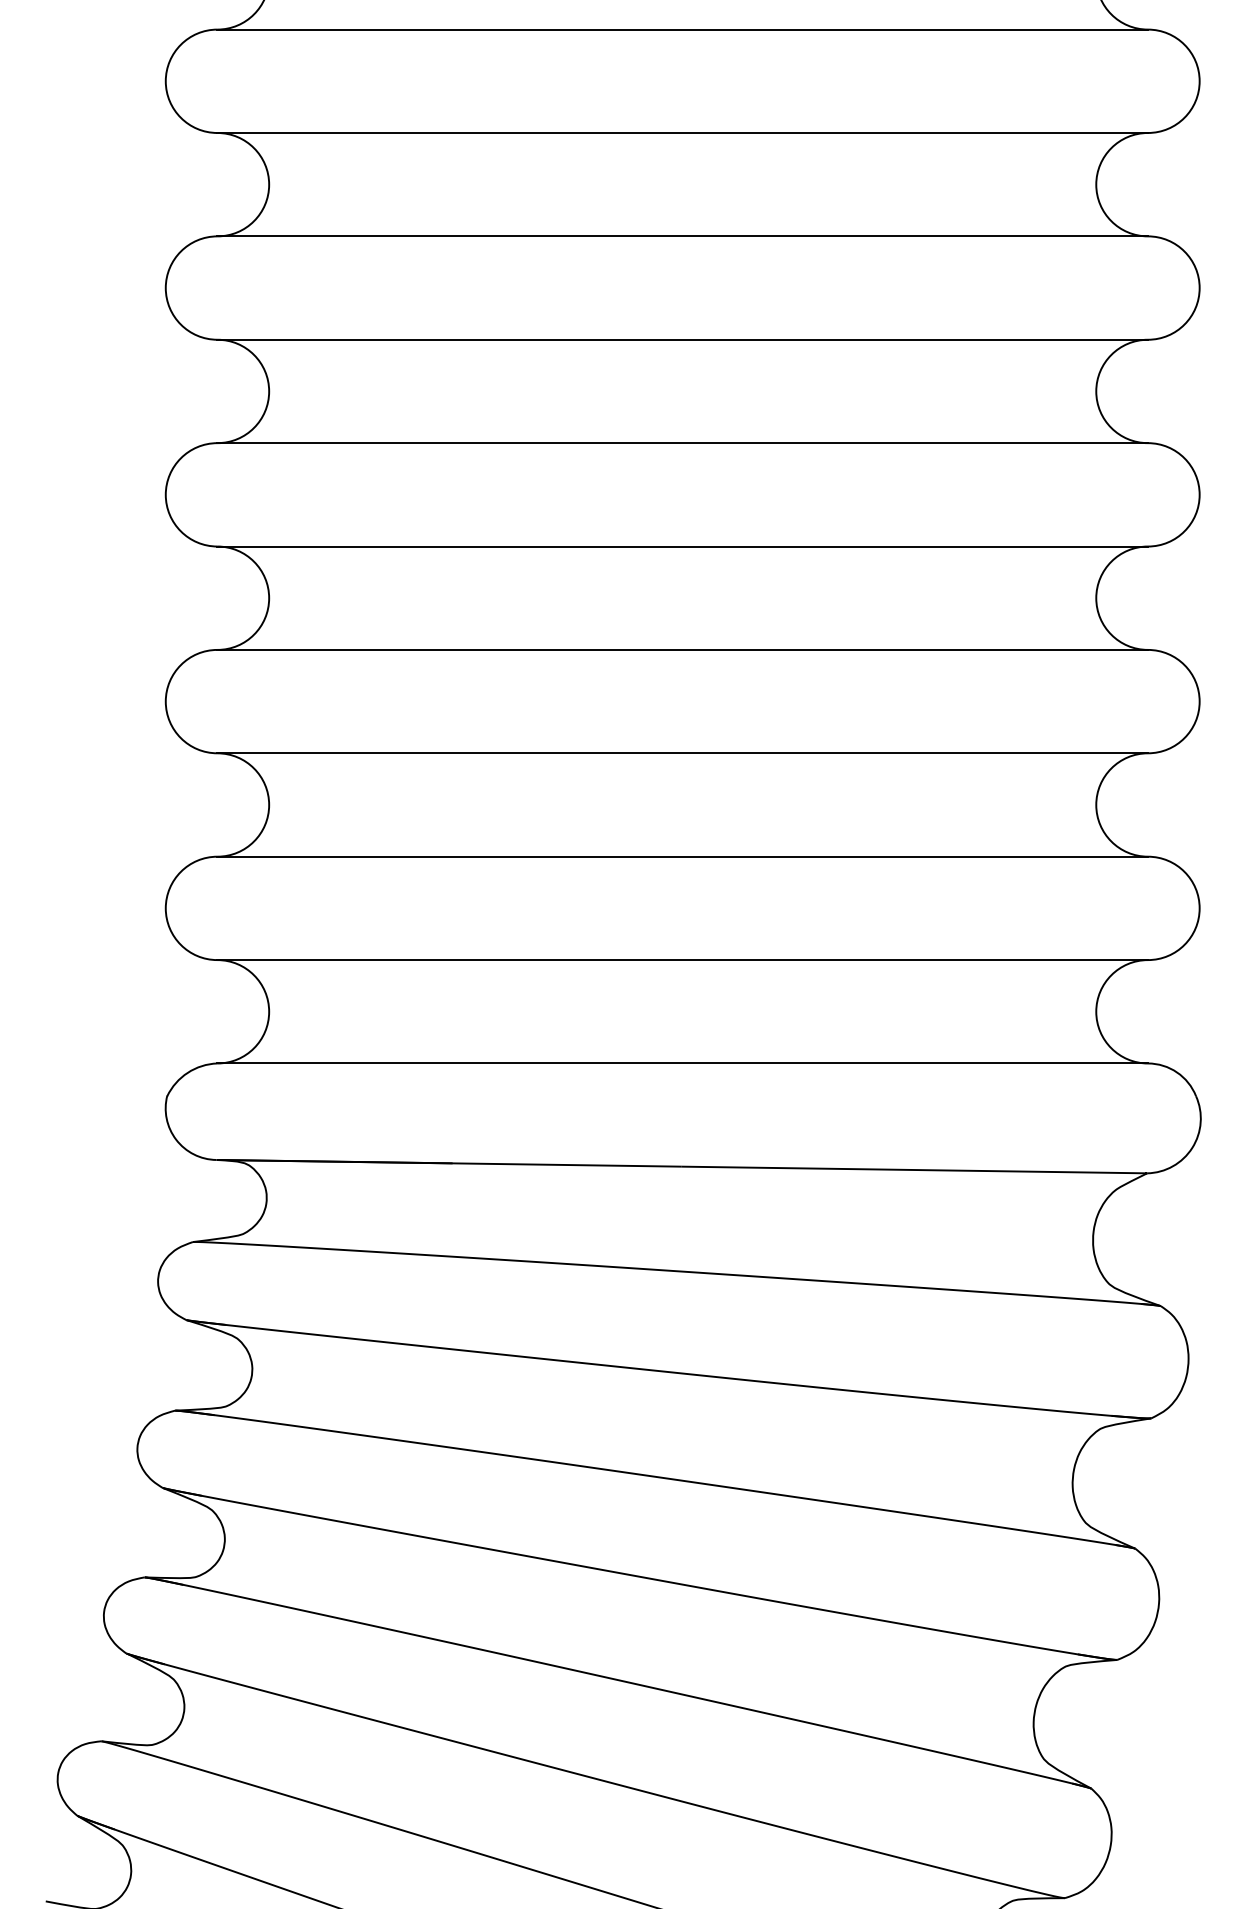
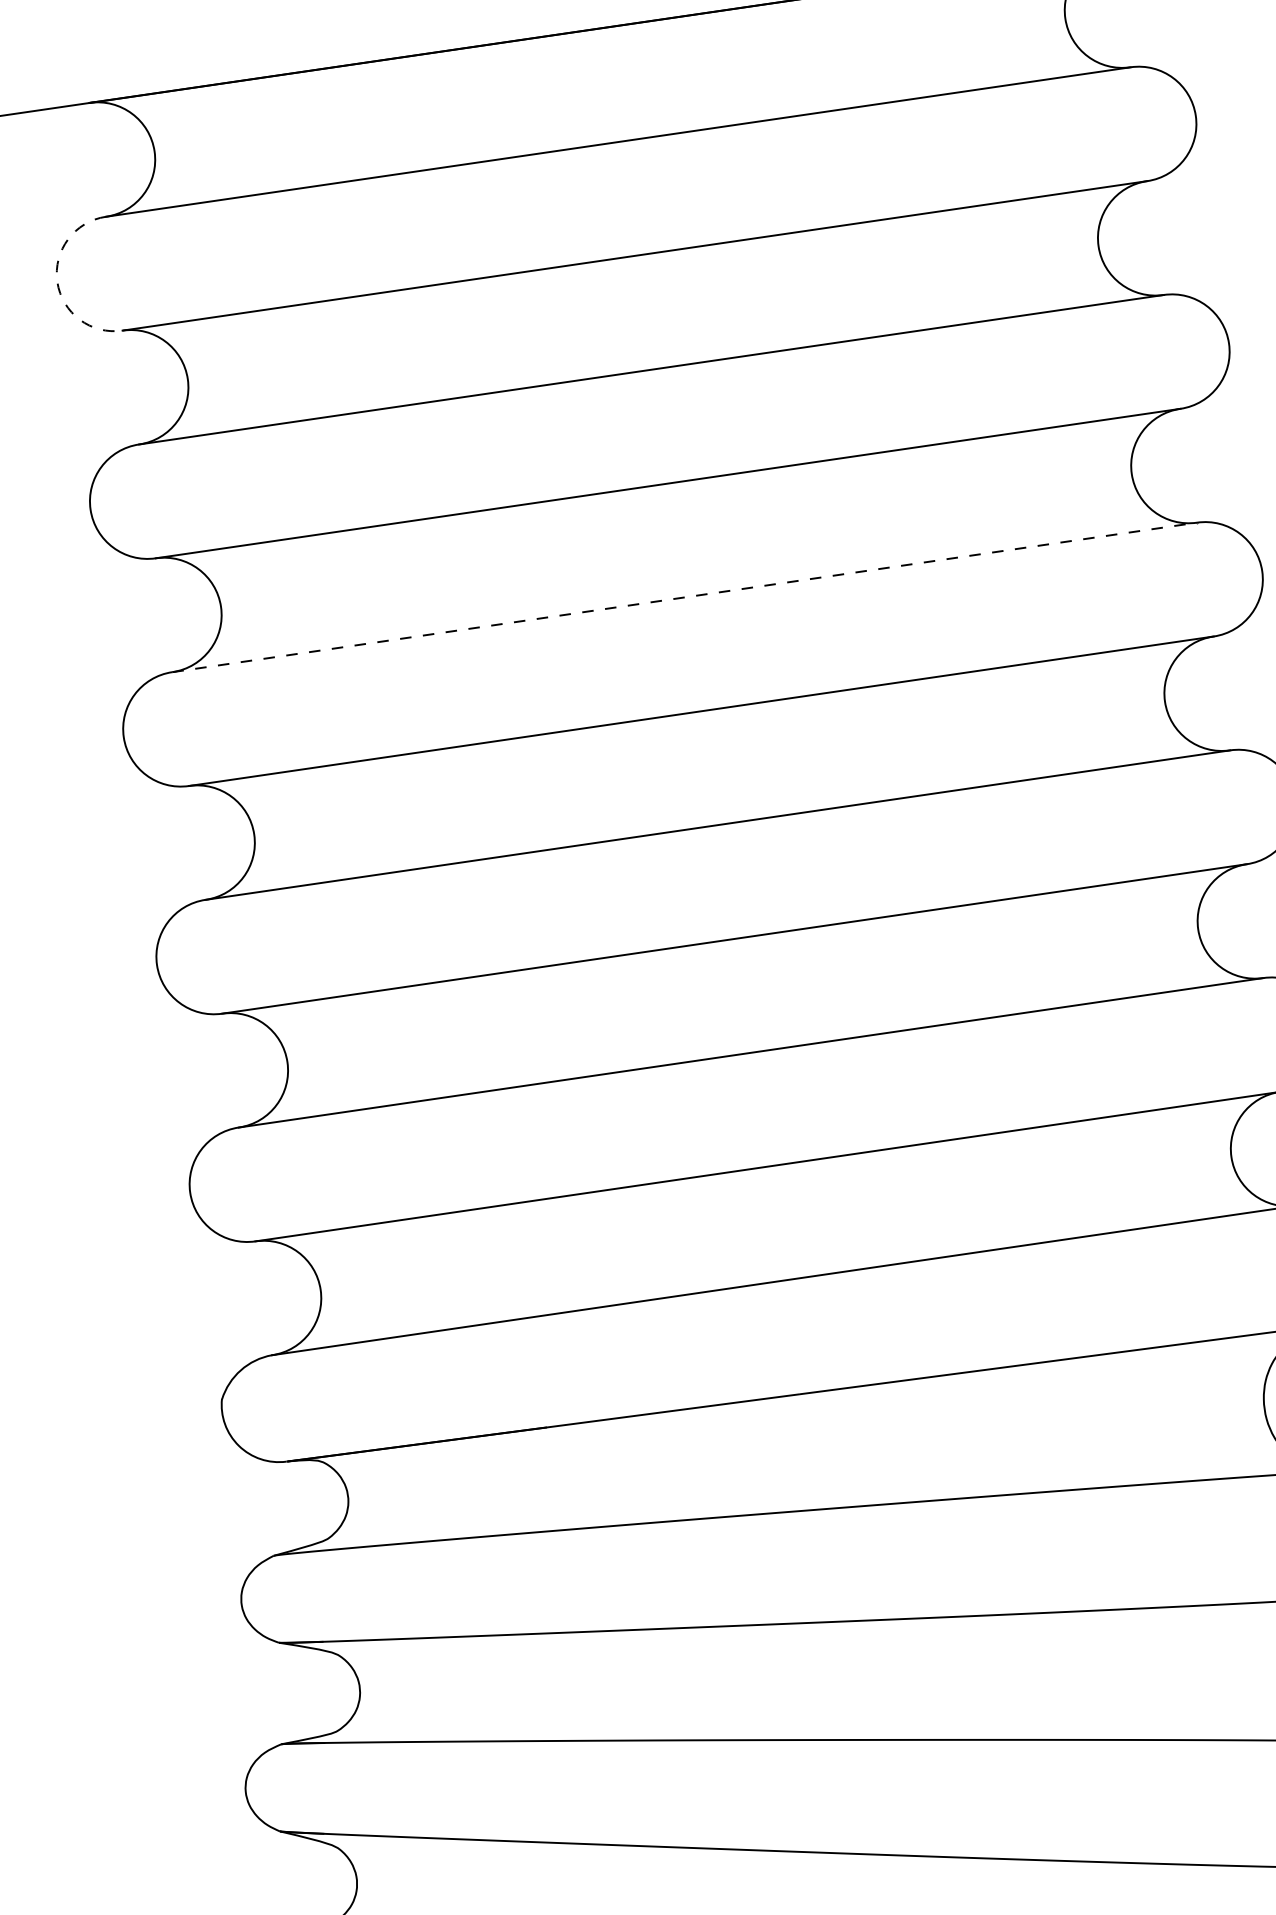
arc: (165, 81) -> (57, 282), solid -> dashed
line: (683, 443) -> (685, 597), solid -> dashed

